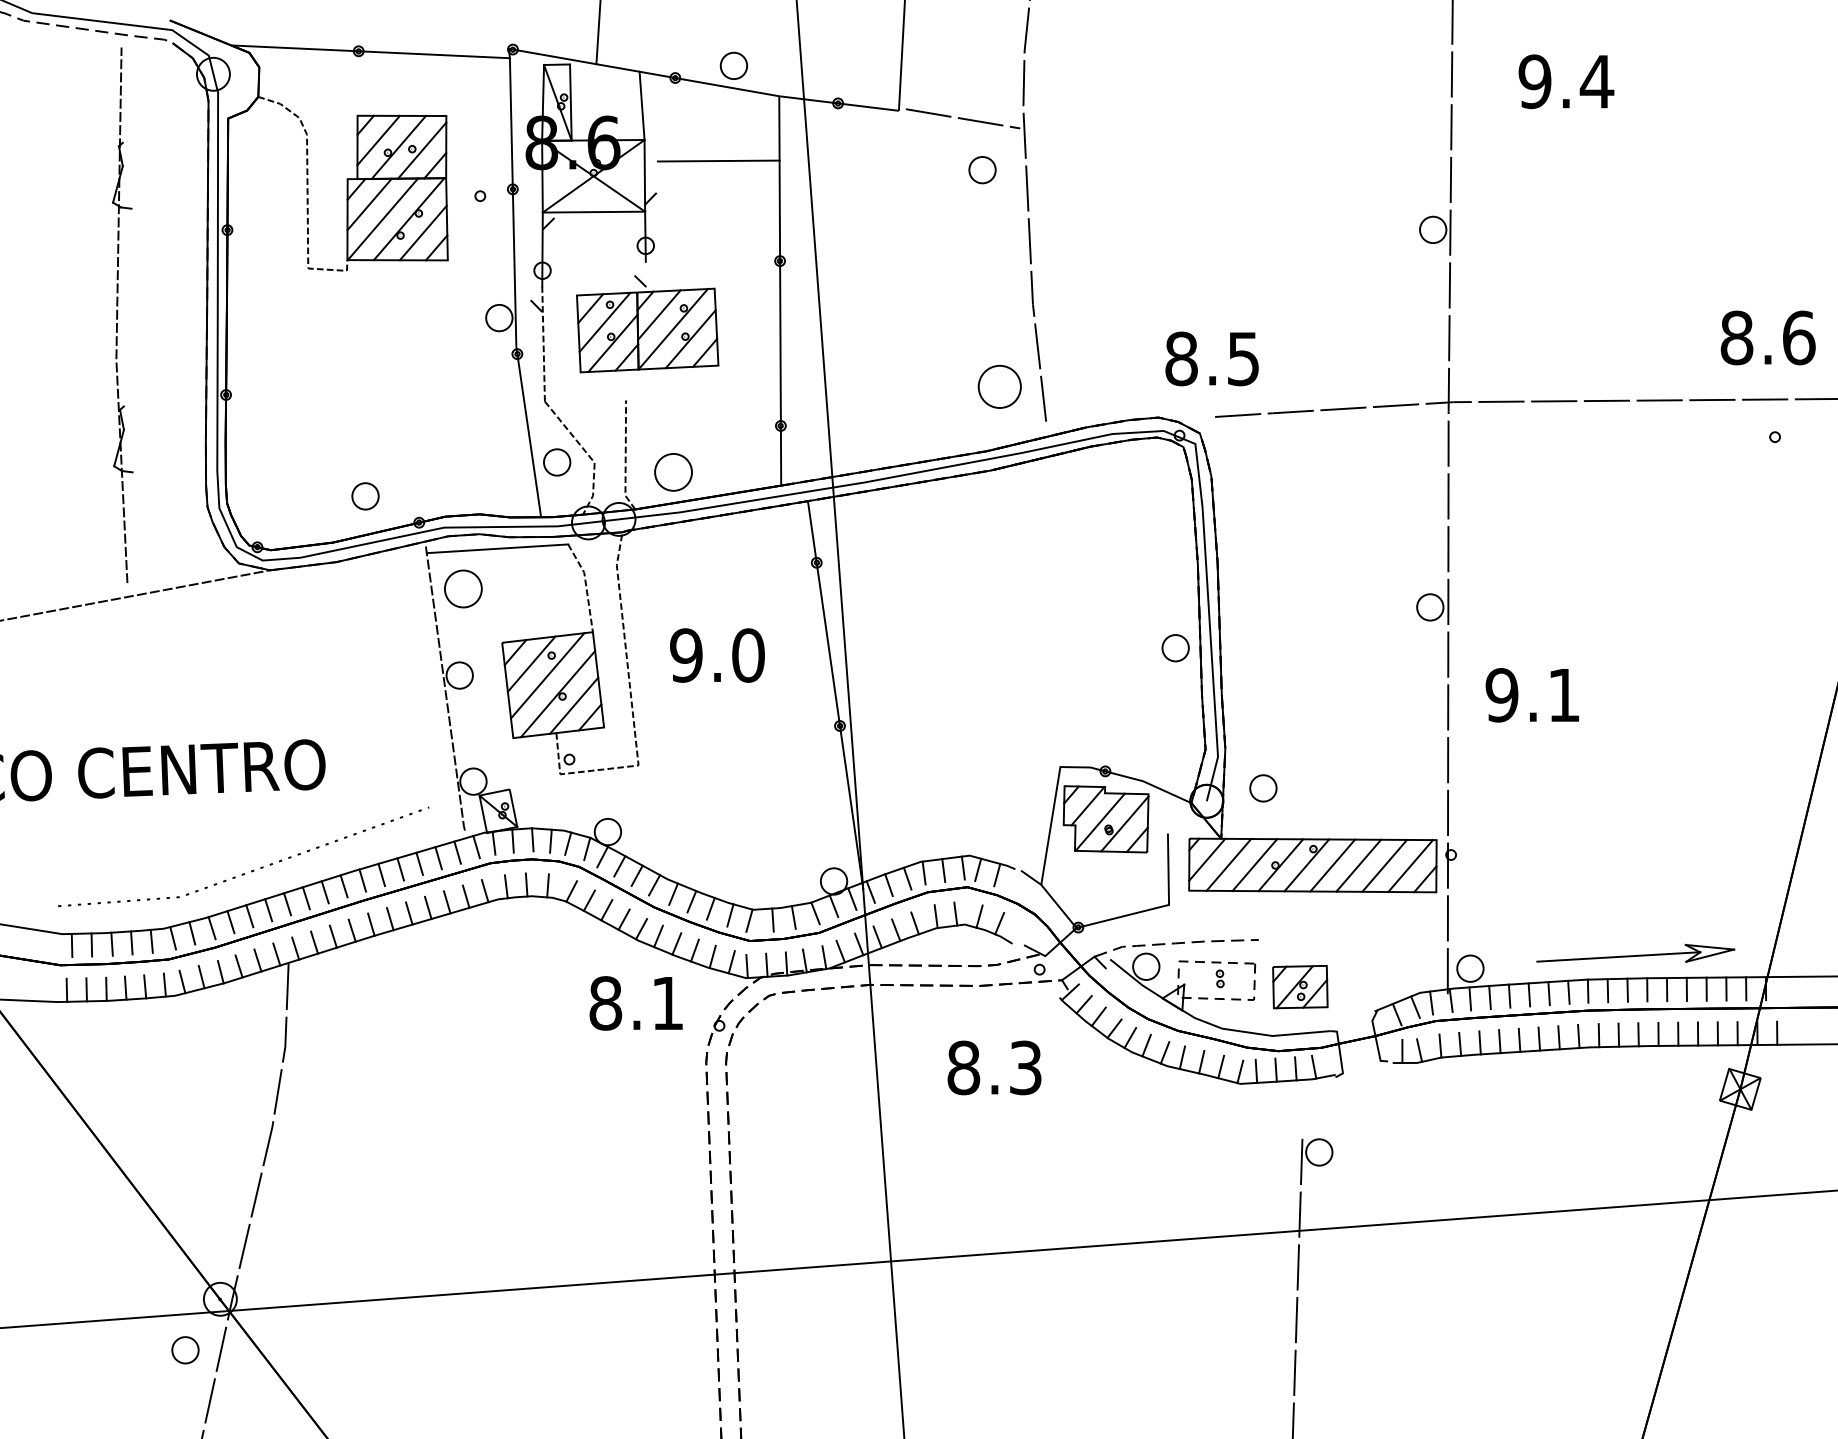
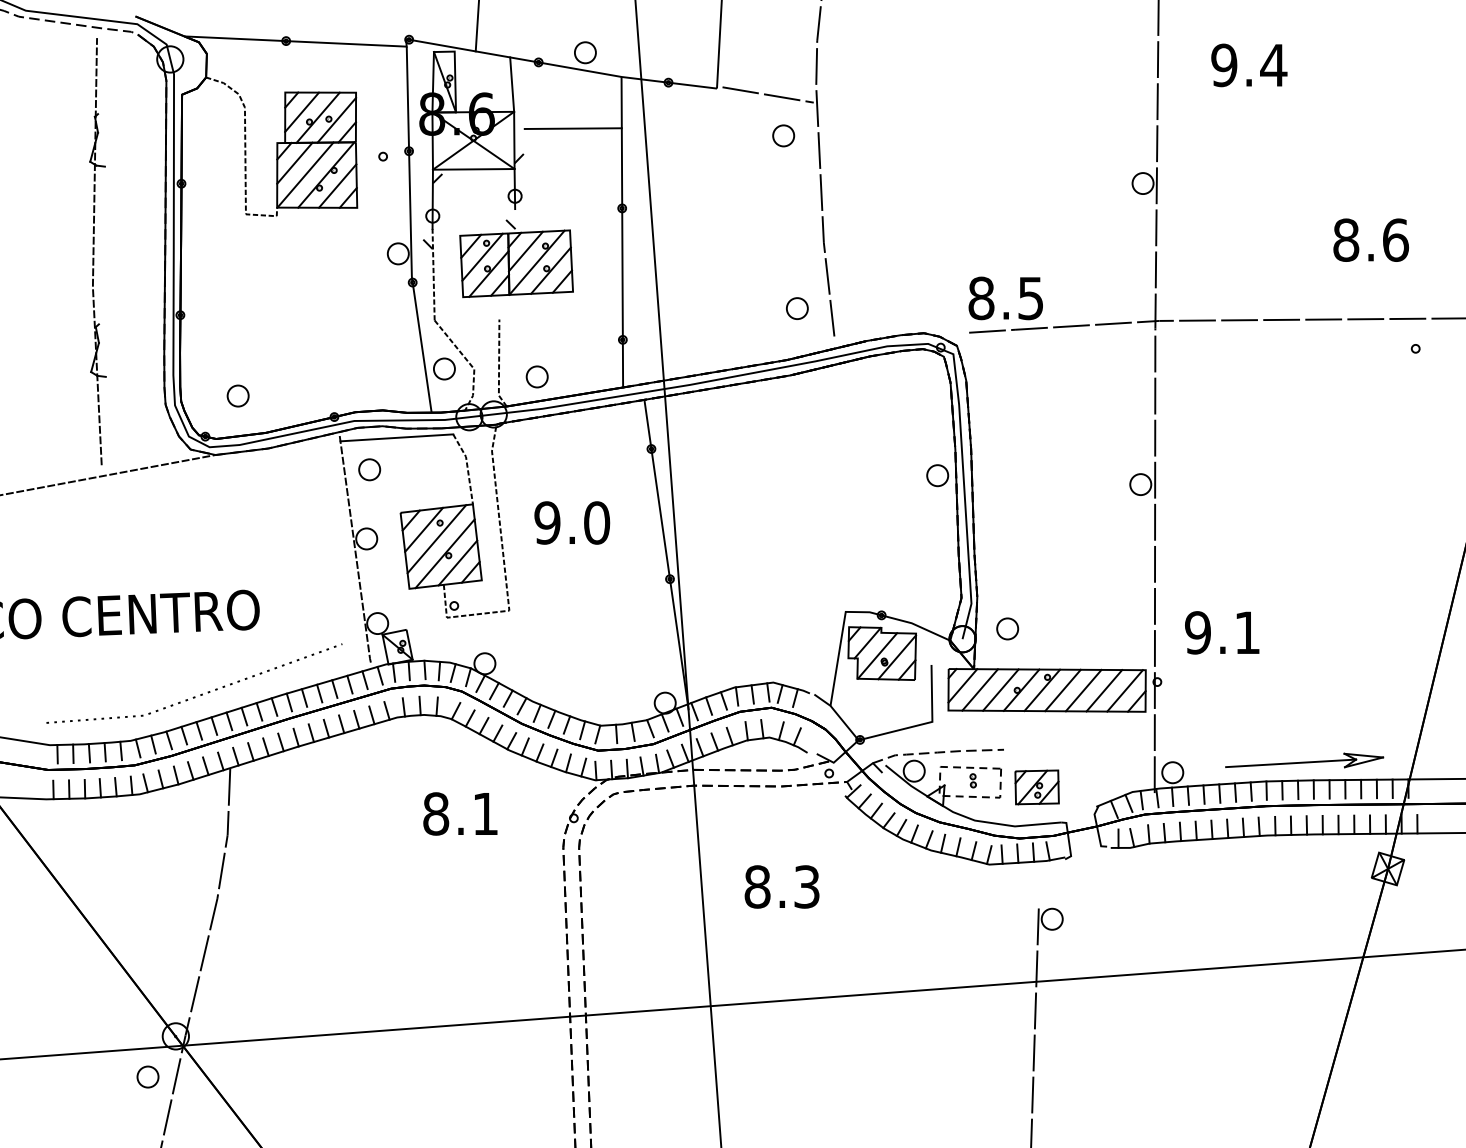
text: (1767, 337) -> (1370, 239), moved
text: (1211, 358) -> (1005, 298), moved
part: (999, 386) -> (797, 308), size x0.62
part: (673, 472) -> (537, 377), size x0.71
part: (365, 496) -> (238, 396), moved
part: (463, 588) -> (369, 469), size x0.71
part: (1175, 648) -> (937, 475), moved
text: (1531, 695) -> (1221, 633), moved
text: (635, 1003) -> (459, 814), moved
text: (994, 1067) -> (782, 886), moved

